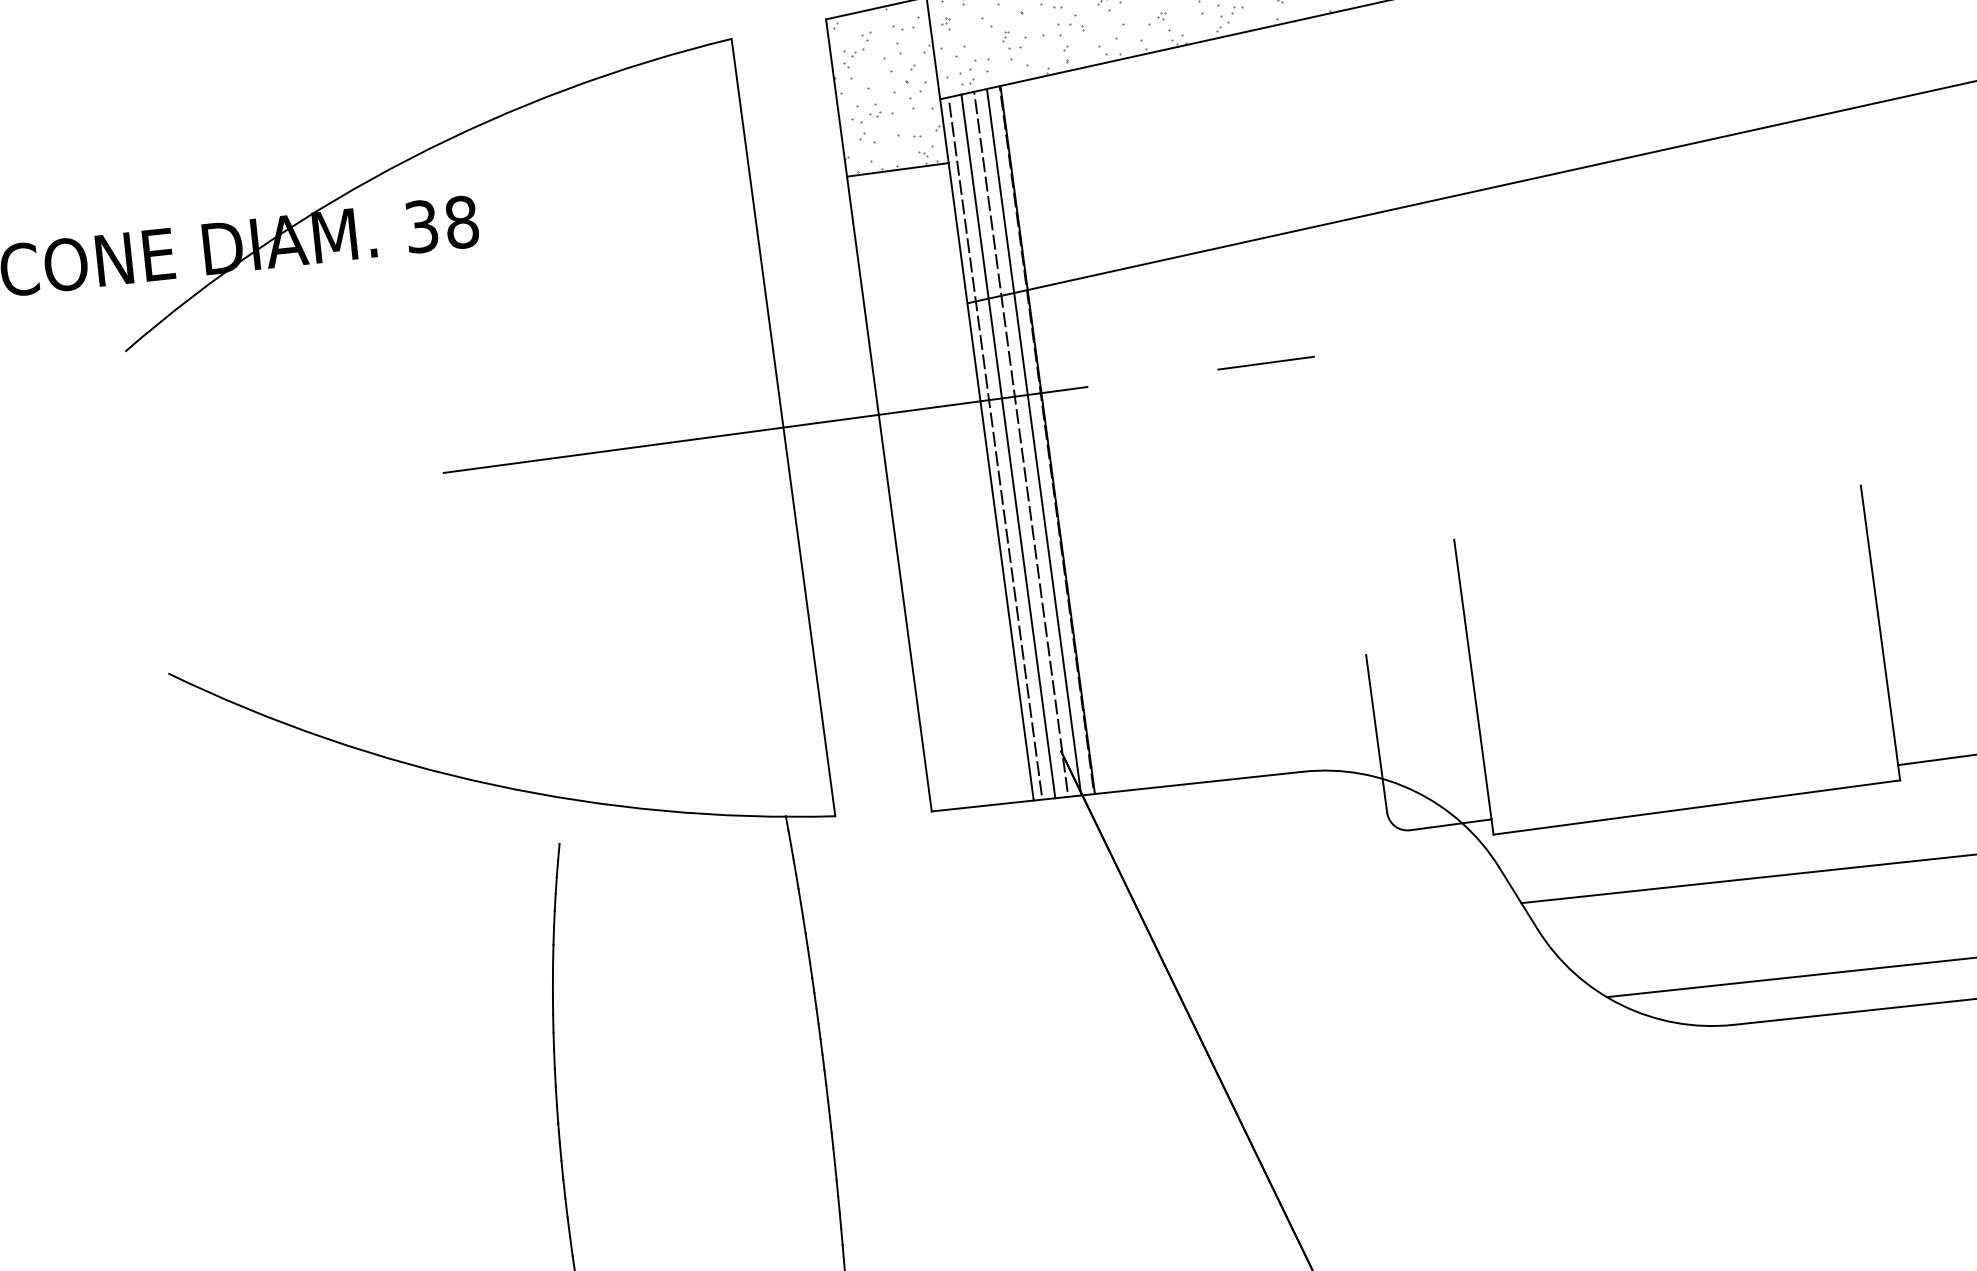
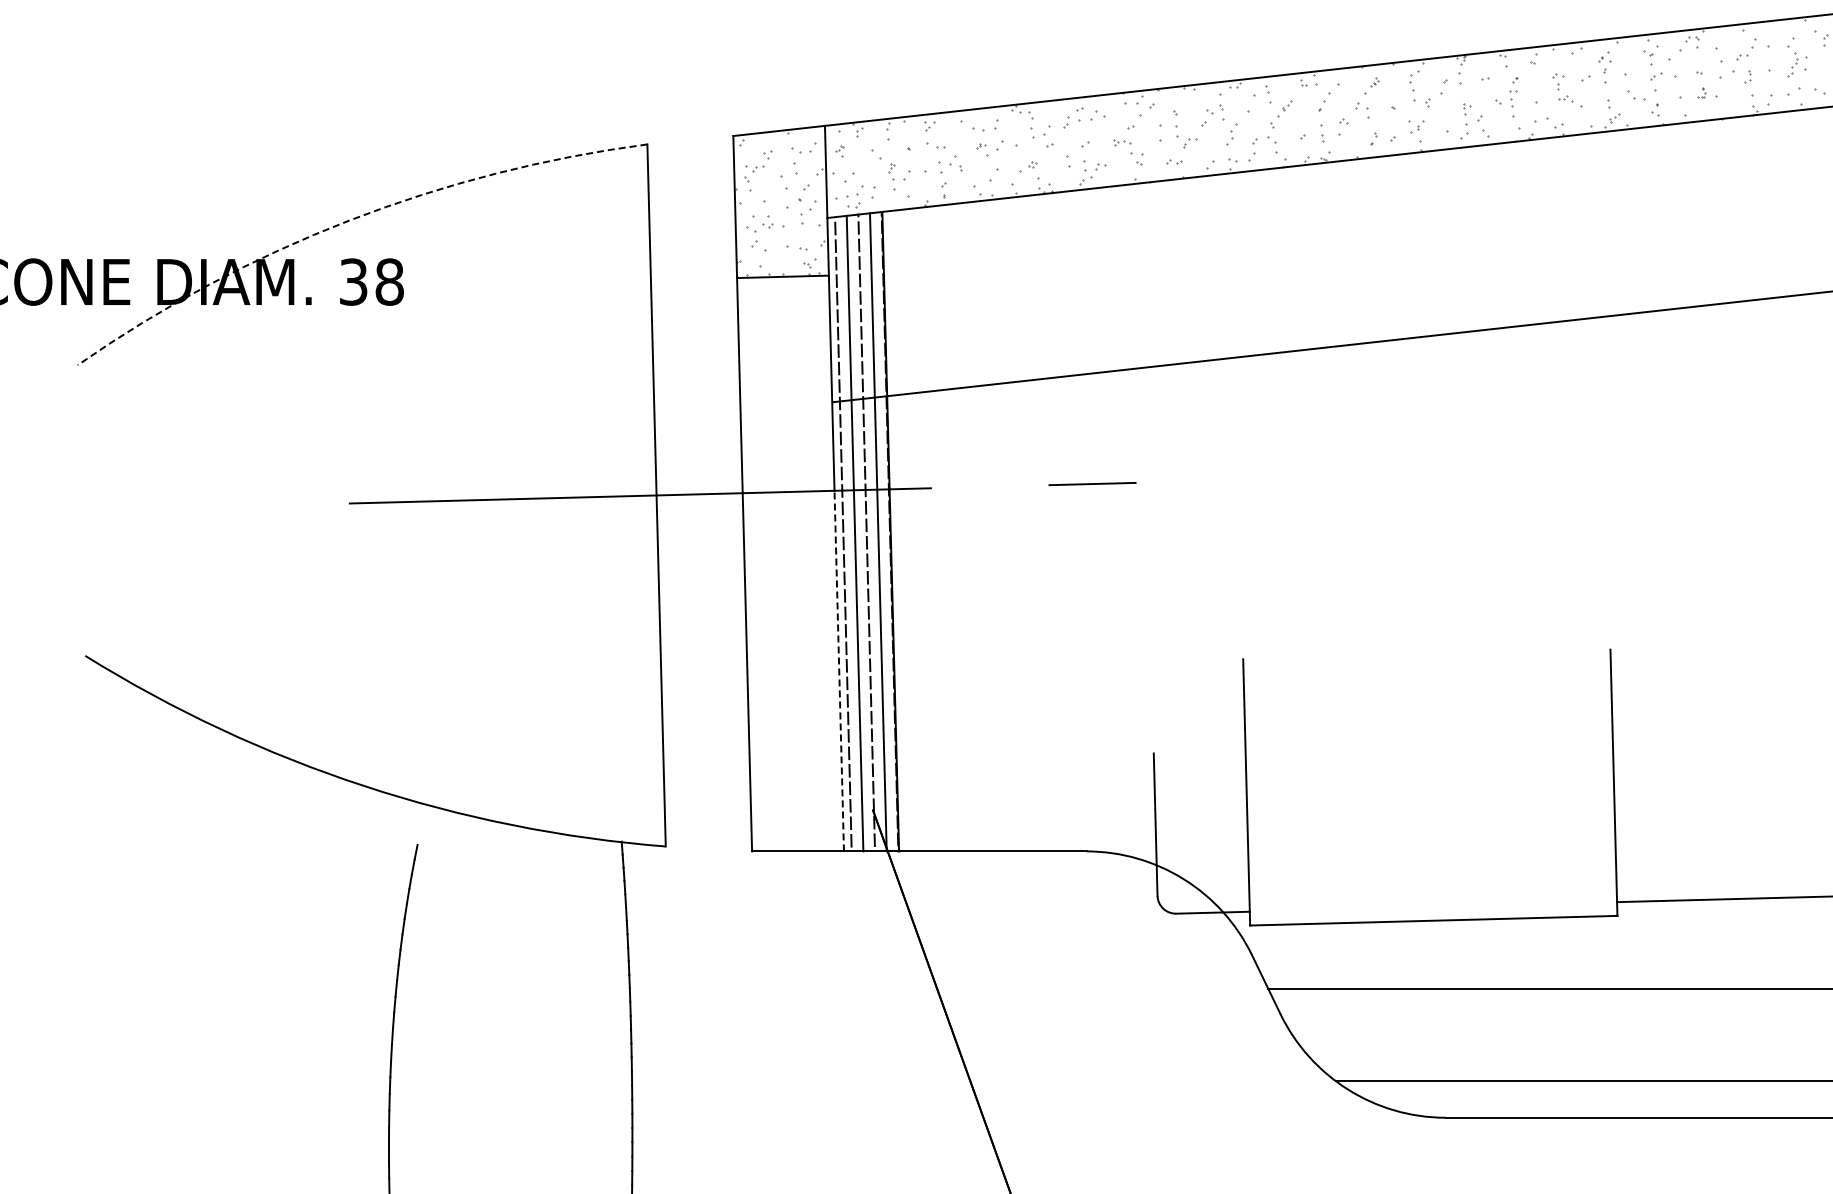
arc: (409, 158) -> (349, 220), solid -> dashed
line: (1007, 600) -> (839, 670), solid -> dashed

